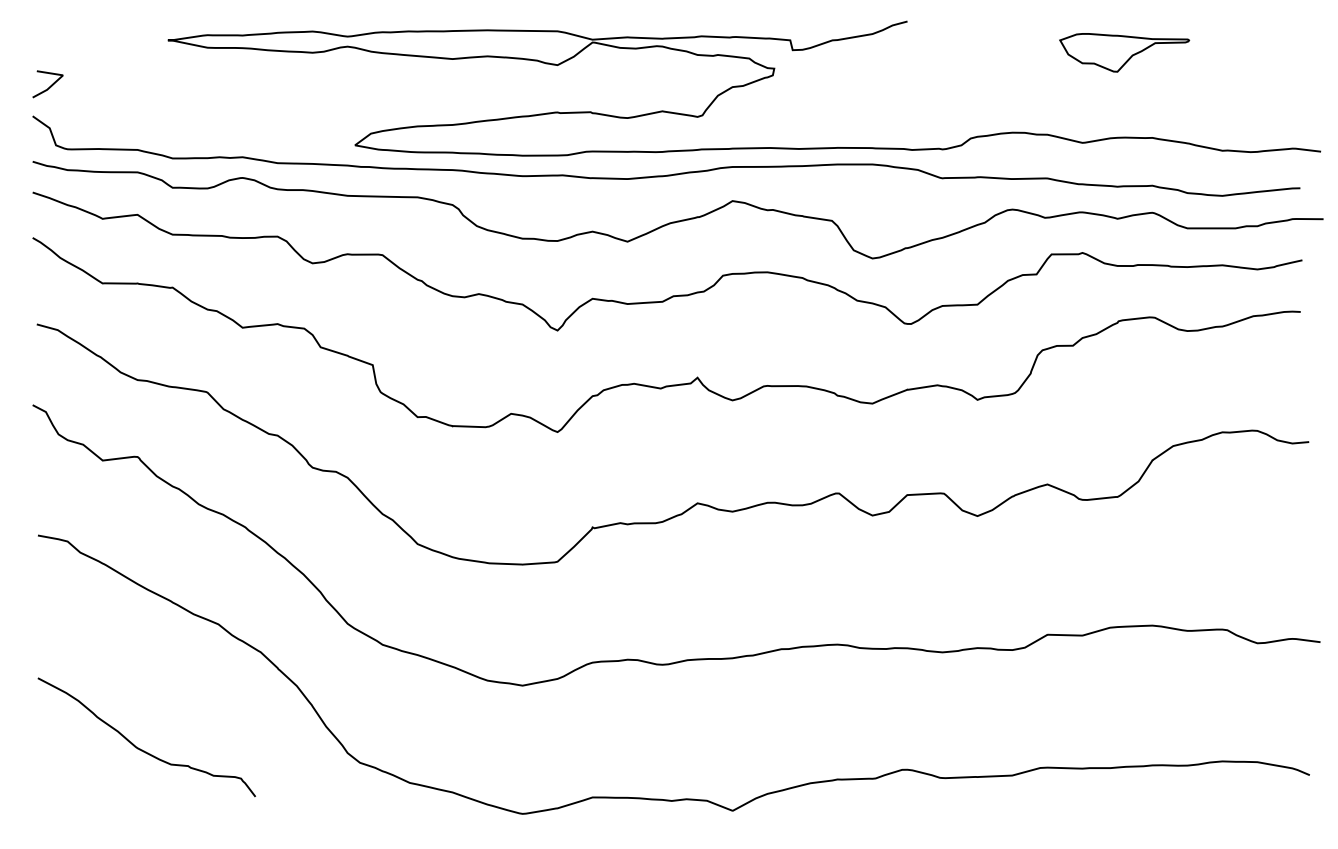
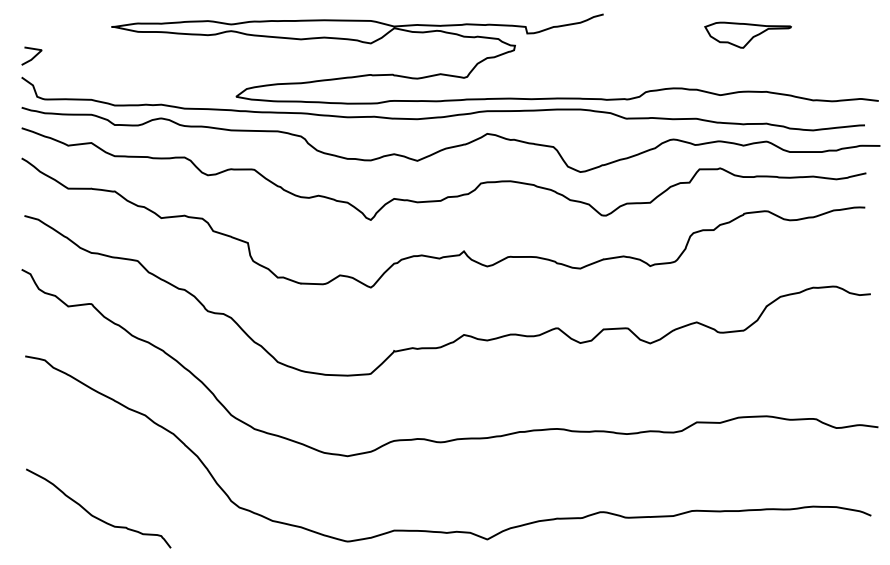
curve: (140, 747) -> (94, 515), moved

